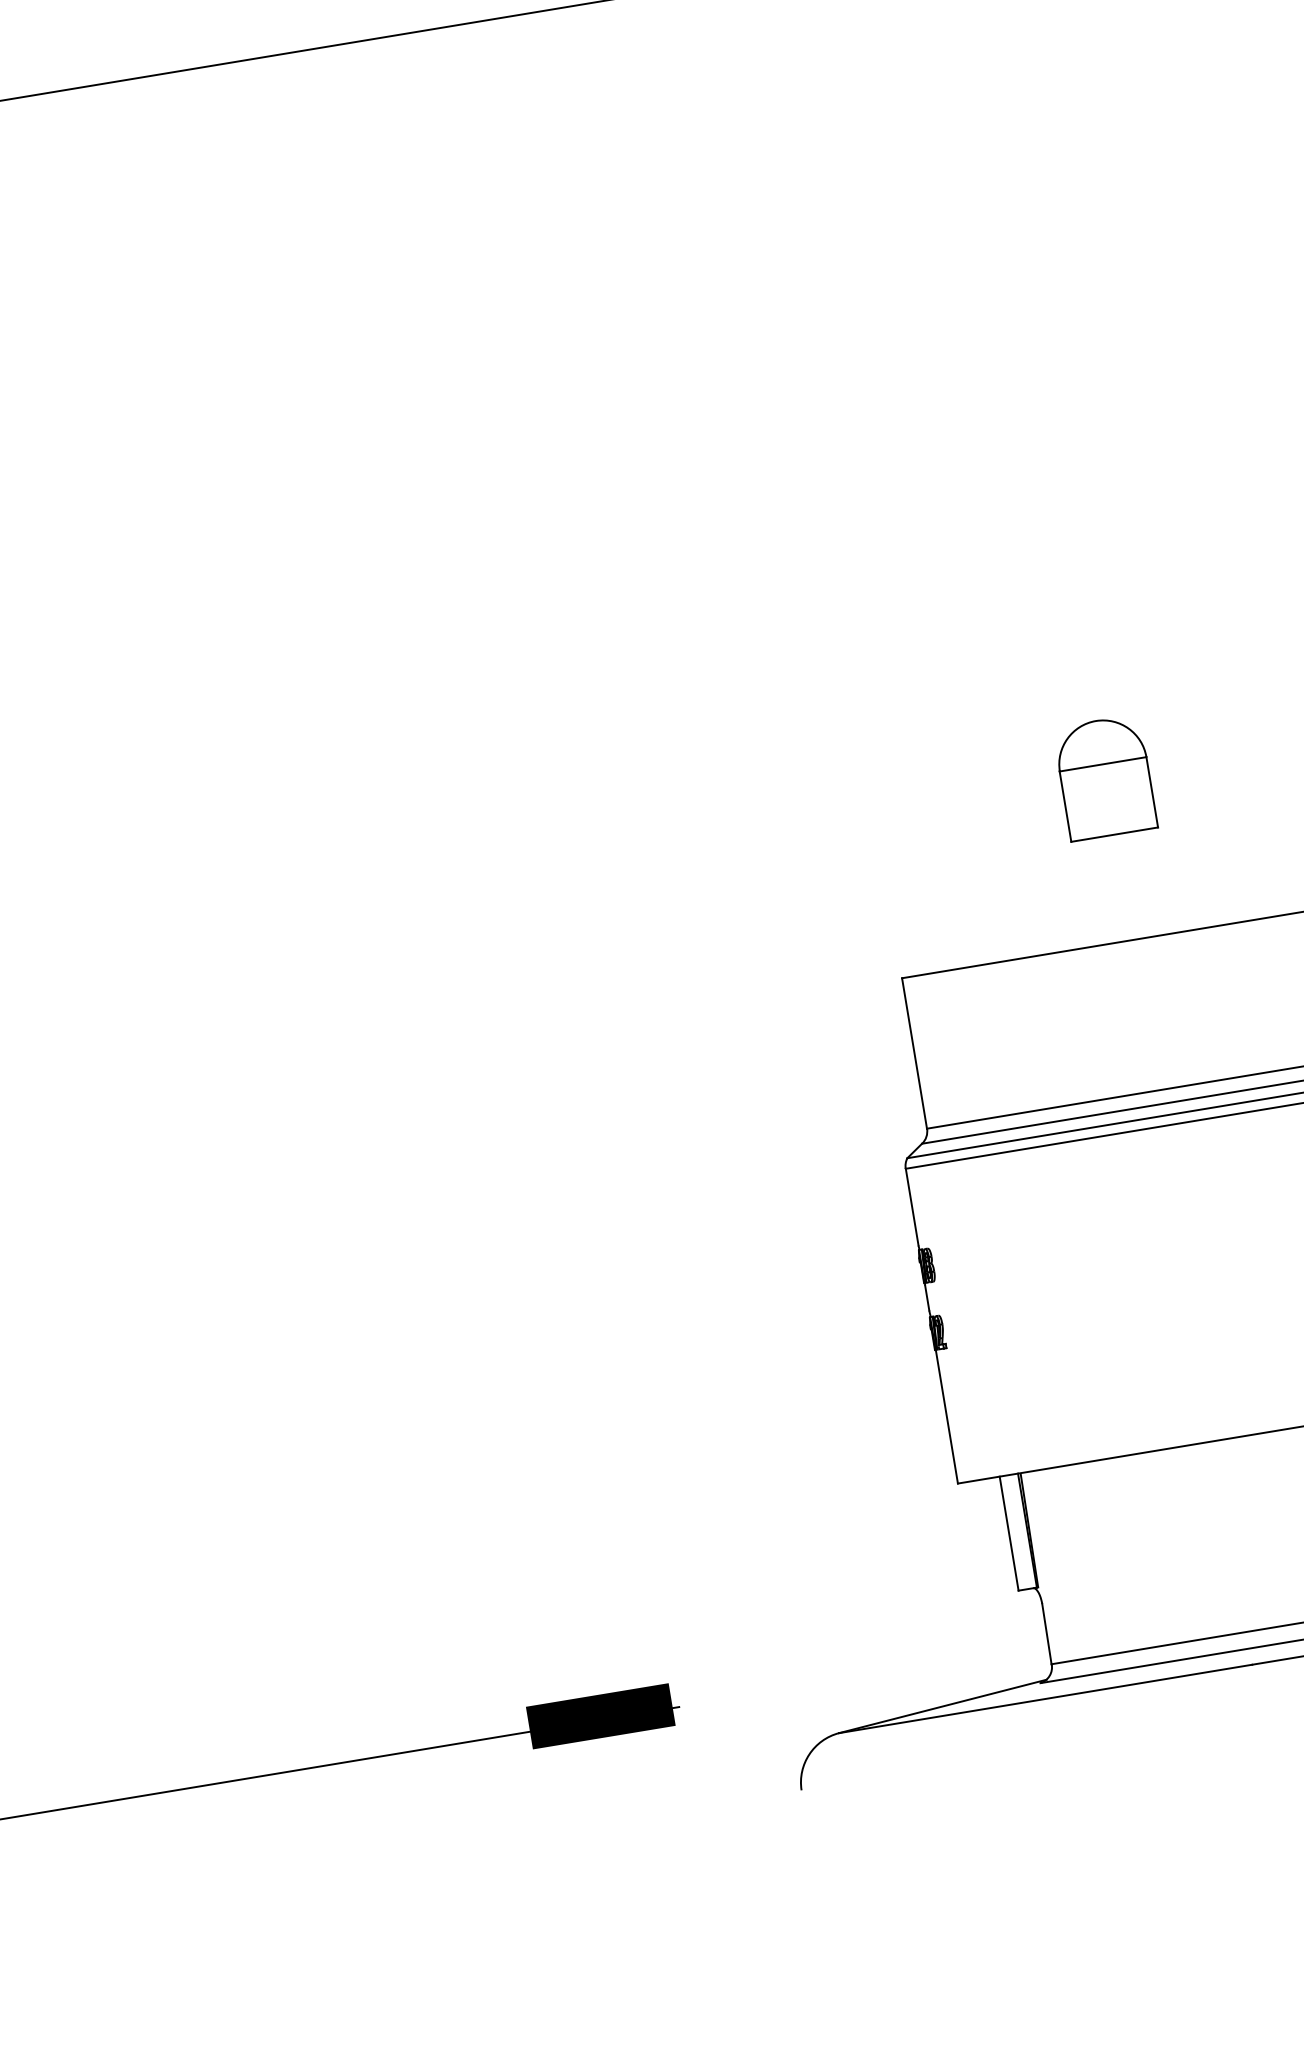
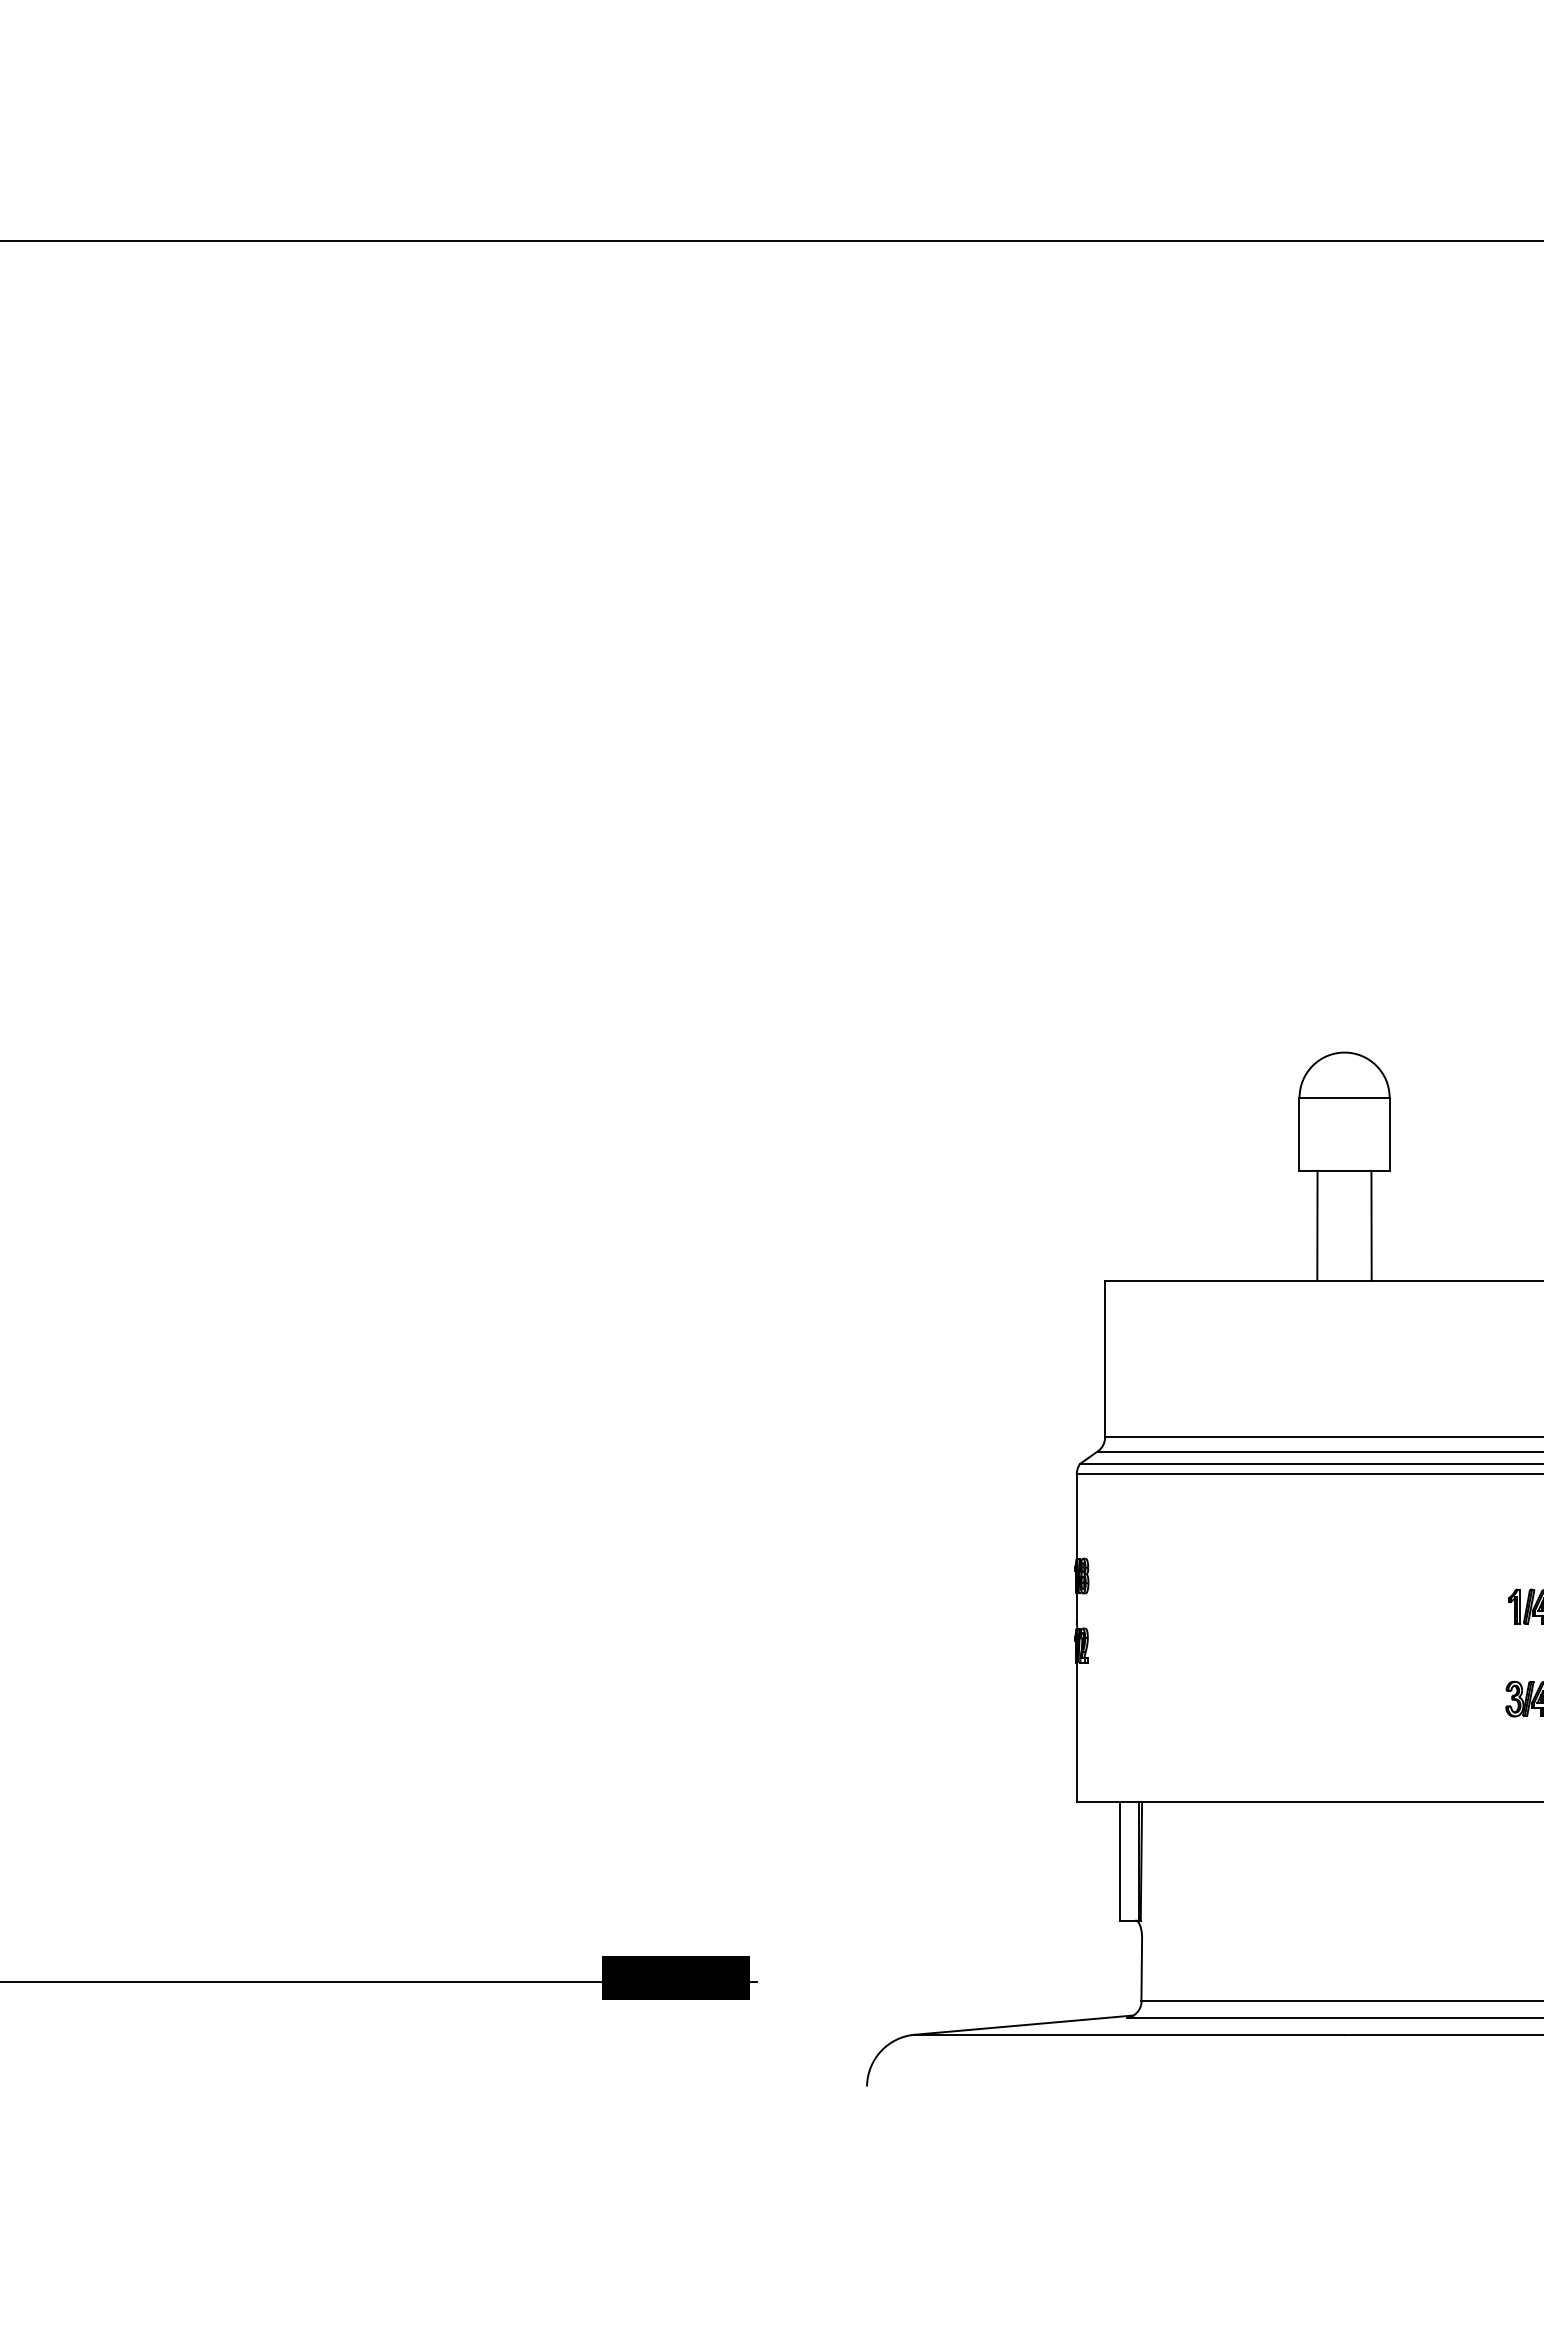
line: (1149, 882) -> (1371, 1225), added
line: (1097, 891) -> (1317, 1225), added

